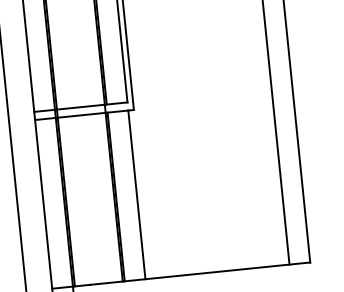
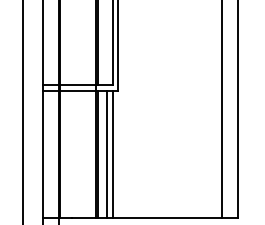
line: (129, 195) -> (107, 154), added

